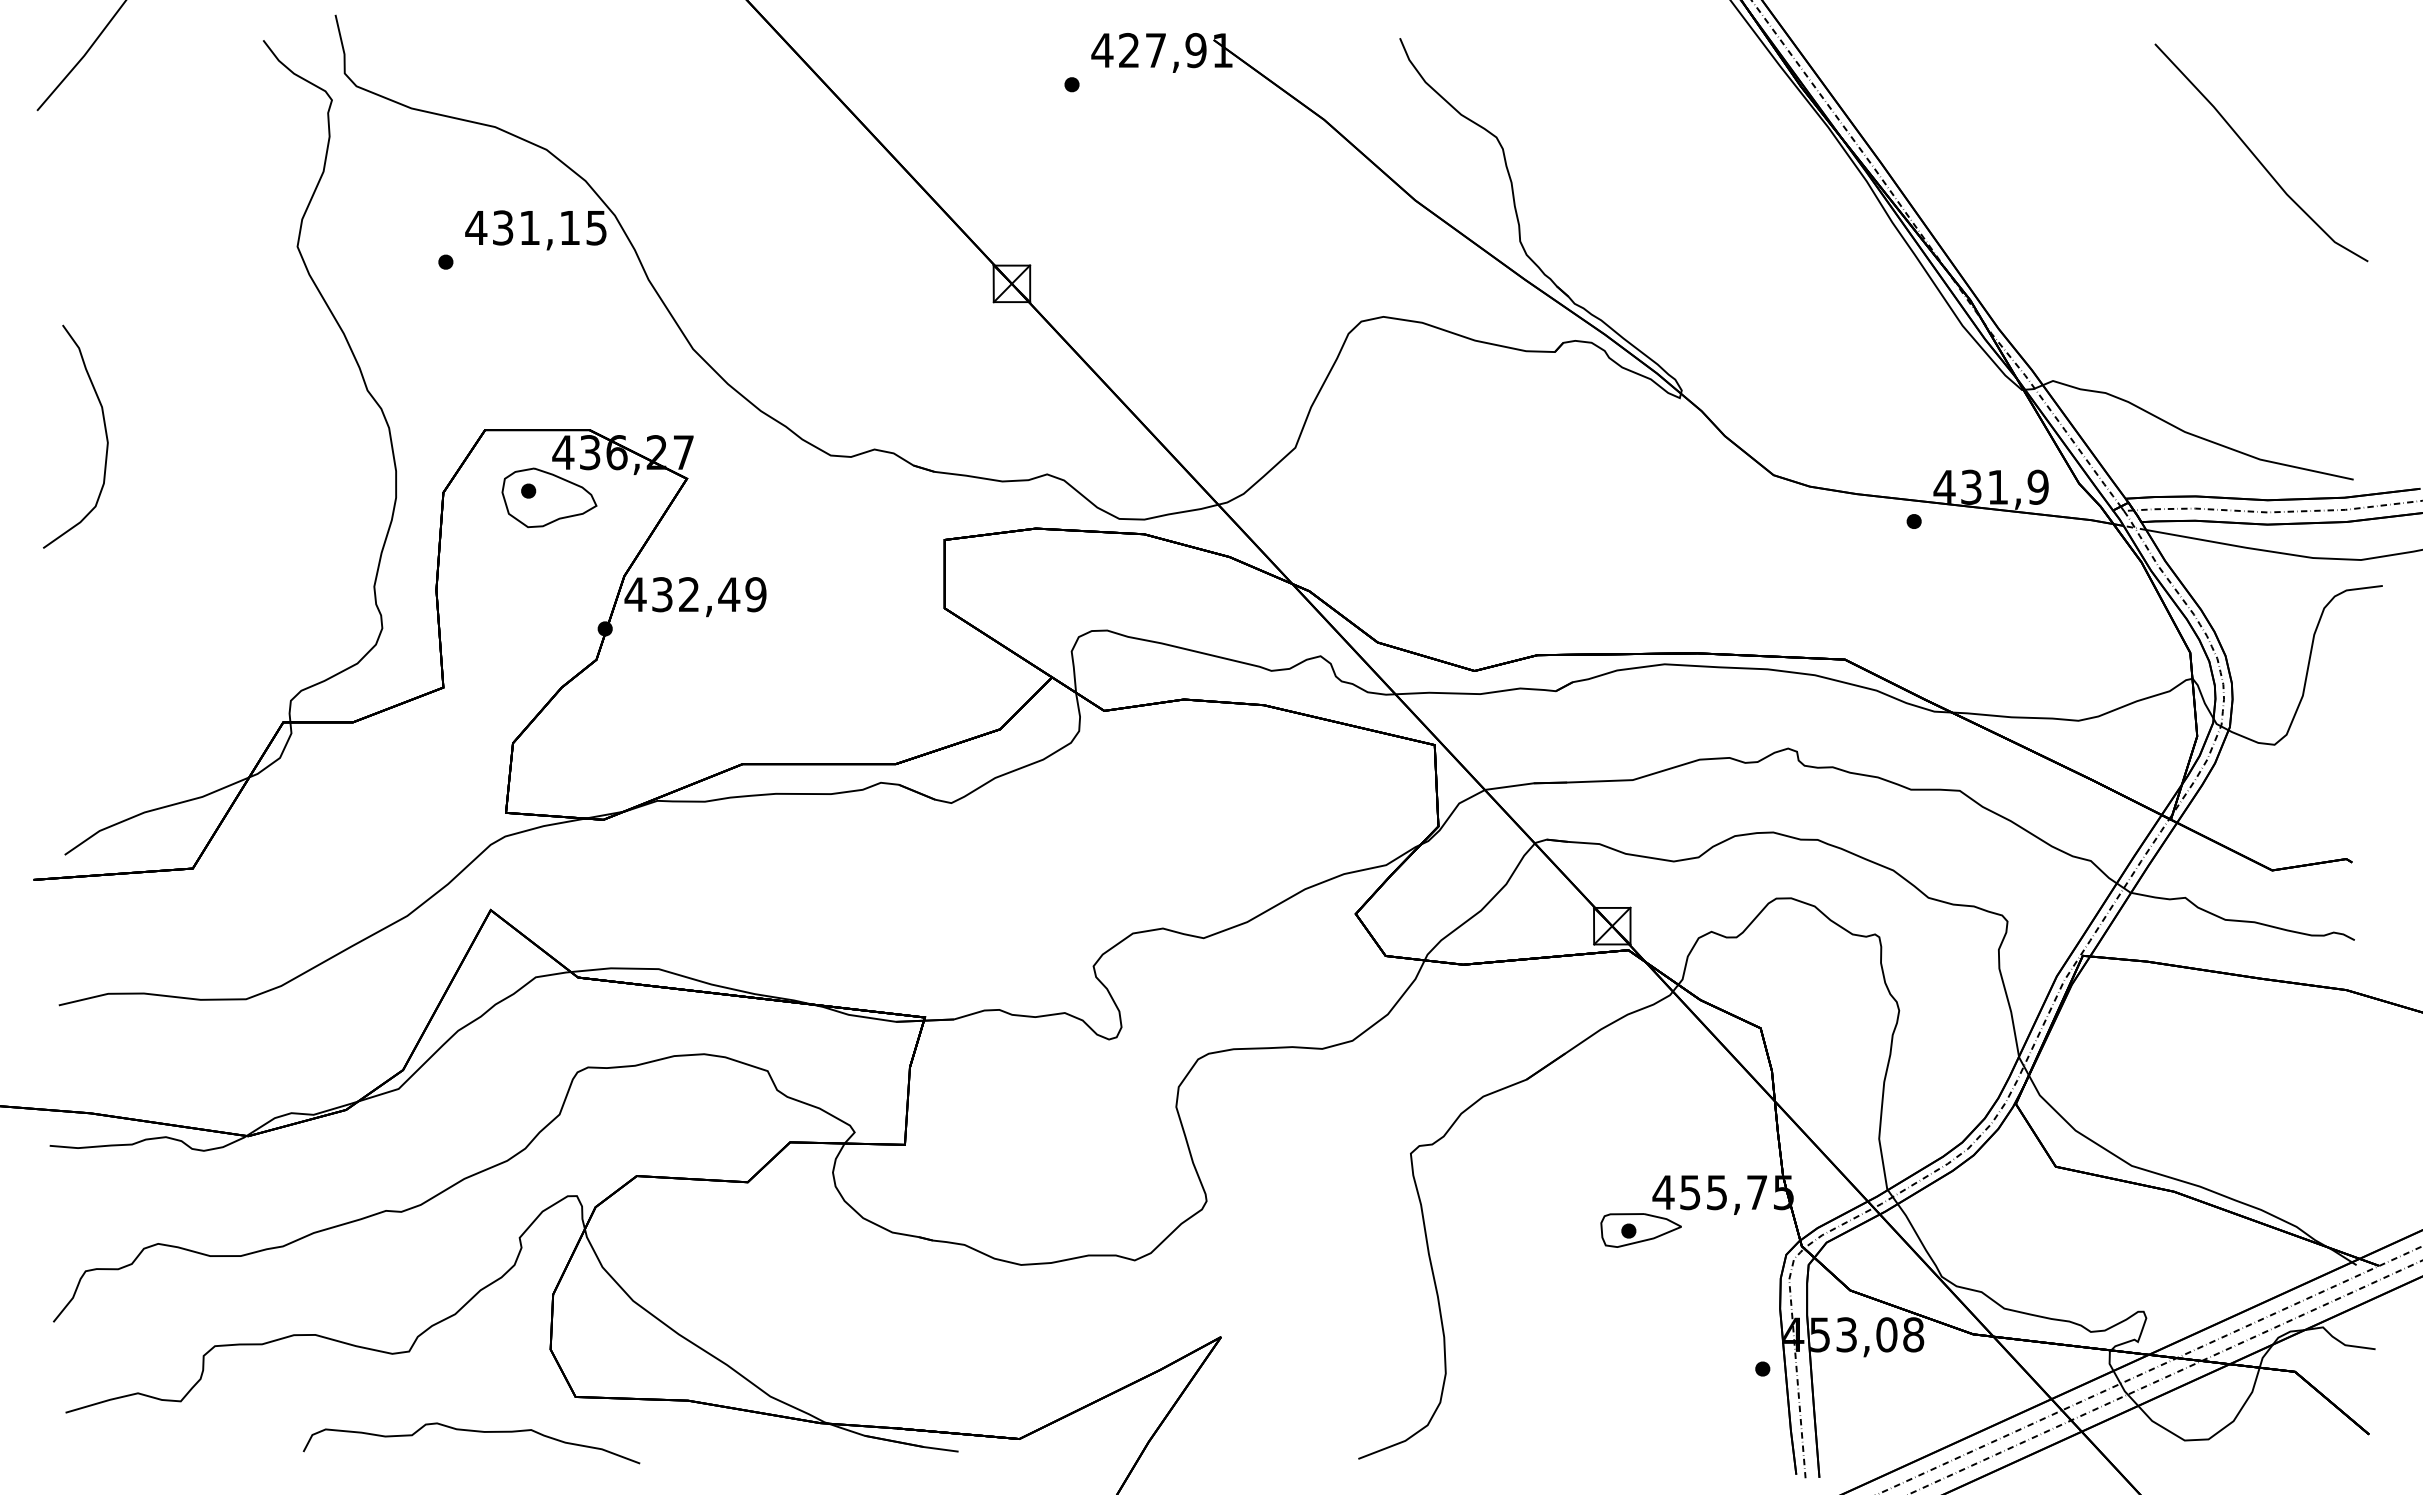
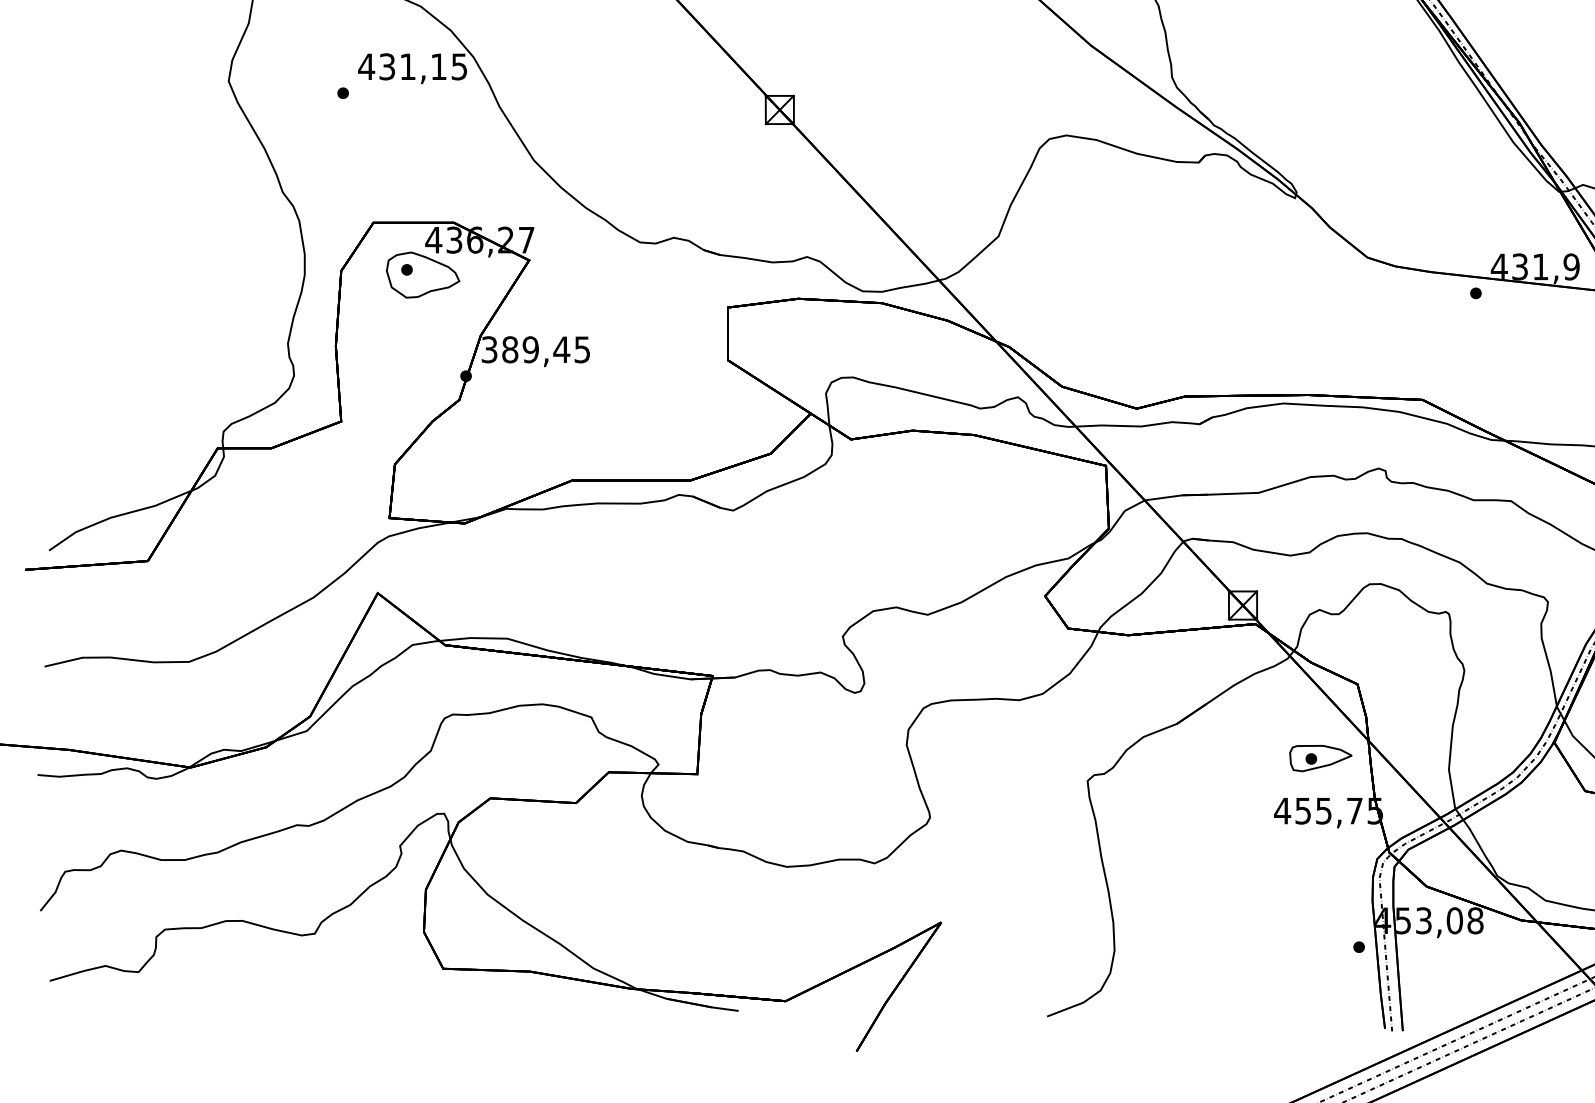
curve: (104, 429) -> (79, 222), removed
text: (695, 594) -> (535, 349), 432,49 -> 389,45
part: (1640, 1230) -> (1320, 758), moved
curve: (471, 1431) -> (362, 995), removed

